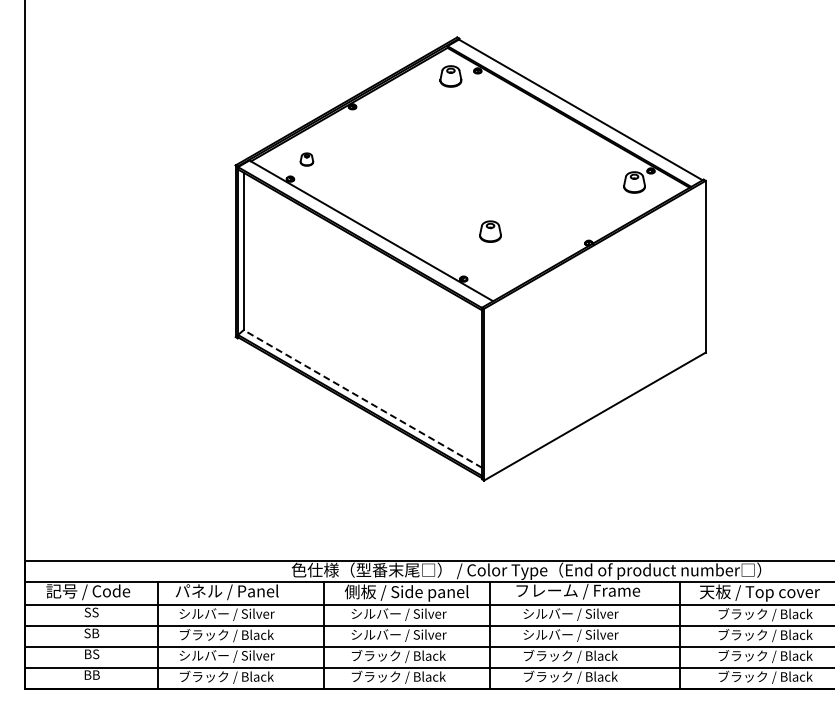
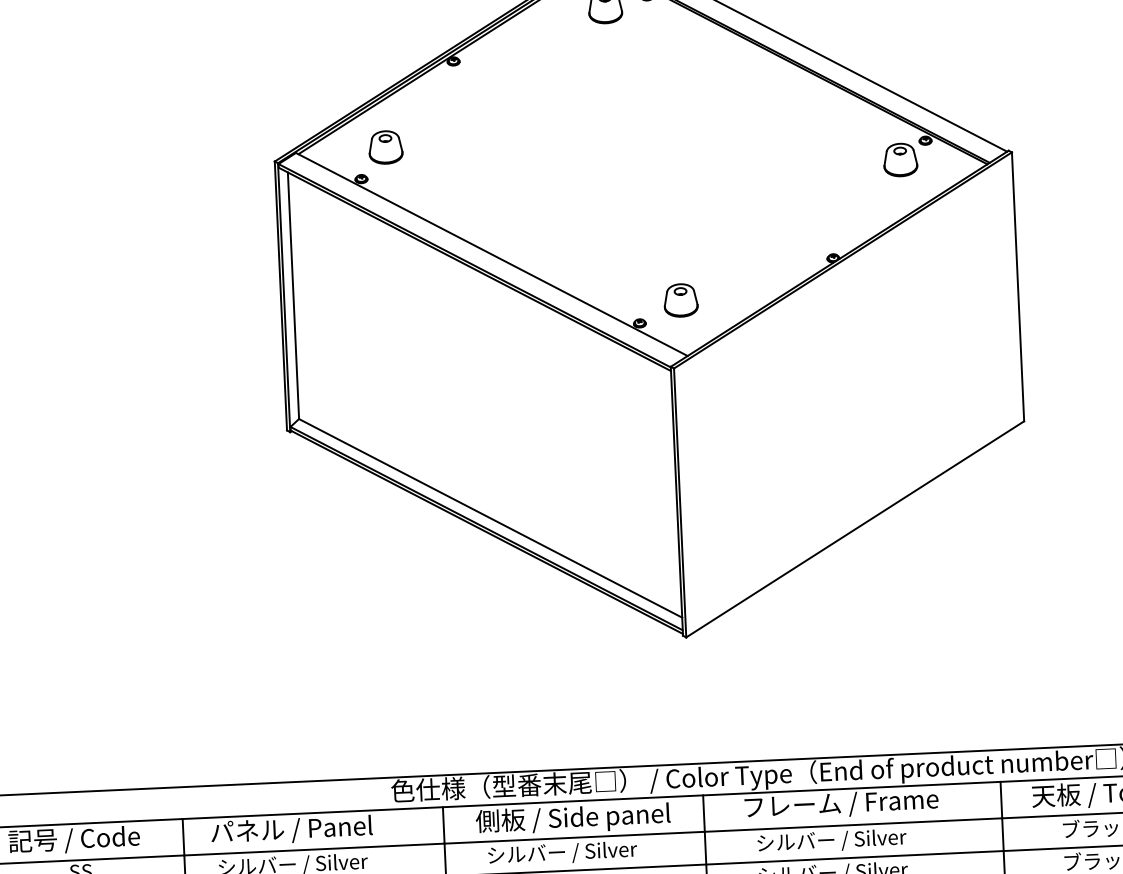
part: (306, 159) -> (385, 147), size x1.67
part: (490, 231) -> (680, 300), moved
line: (362, 399) -> (490, 519), dashed -> solid

